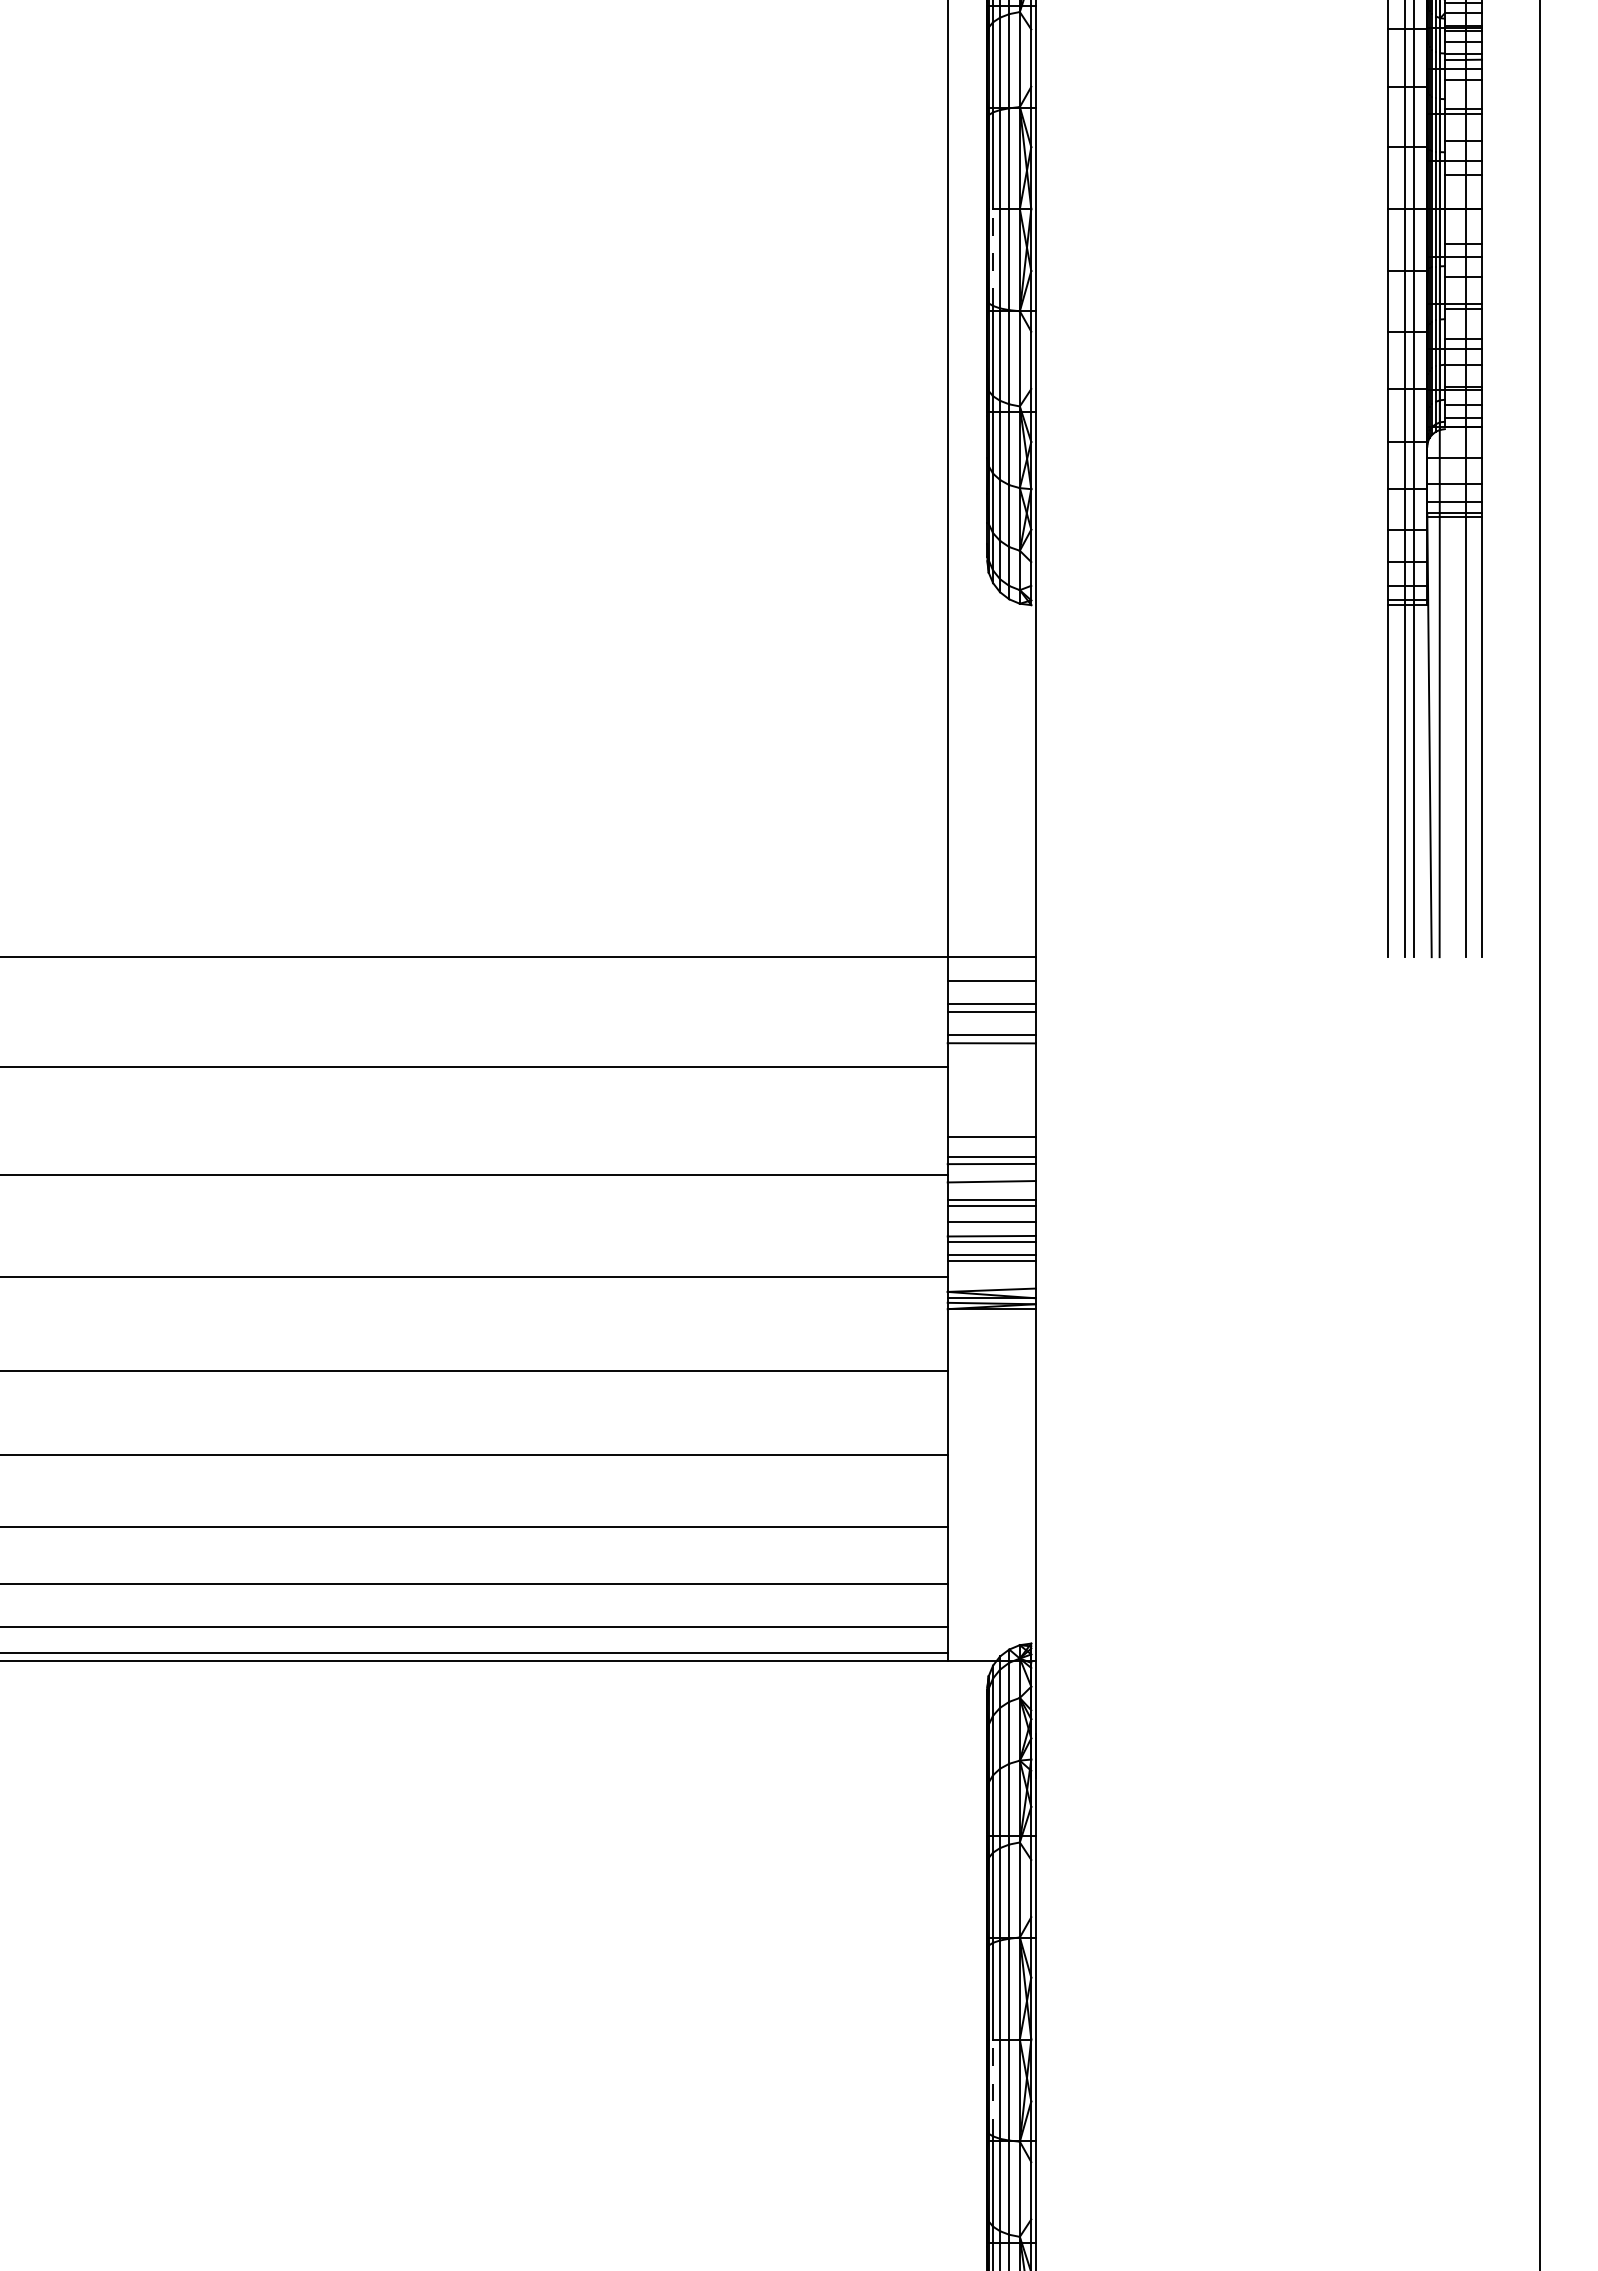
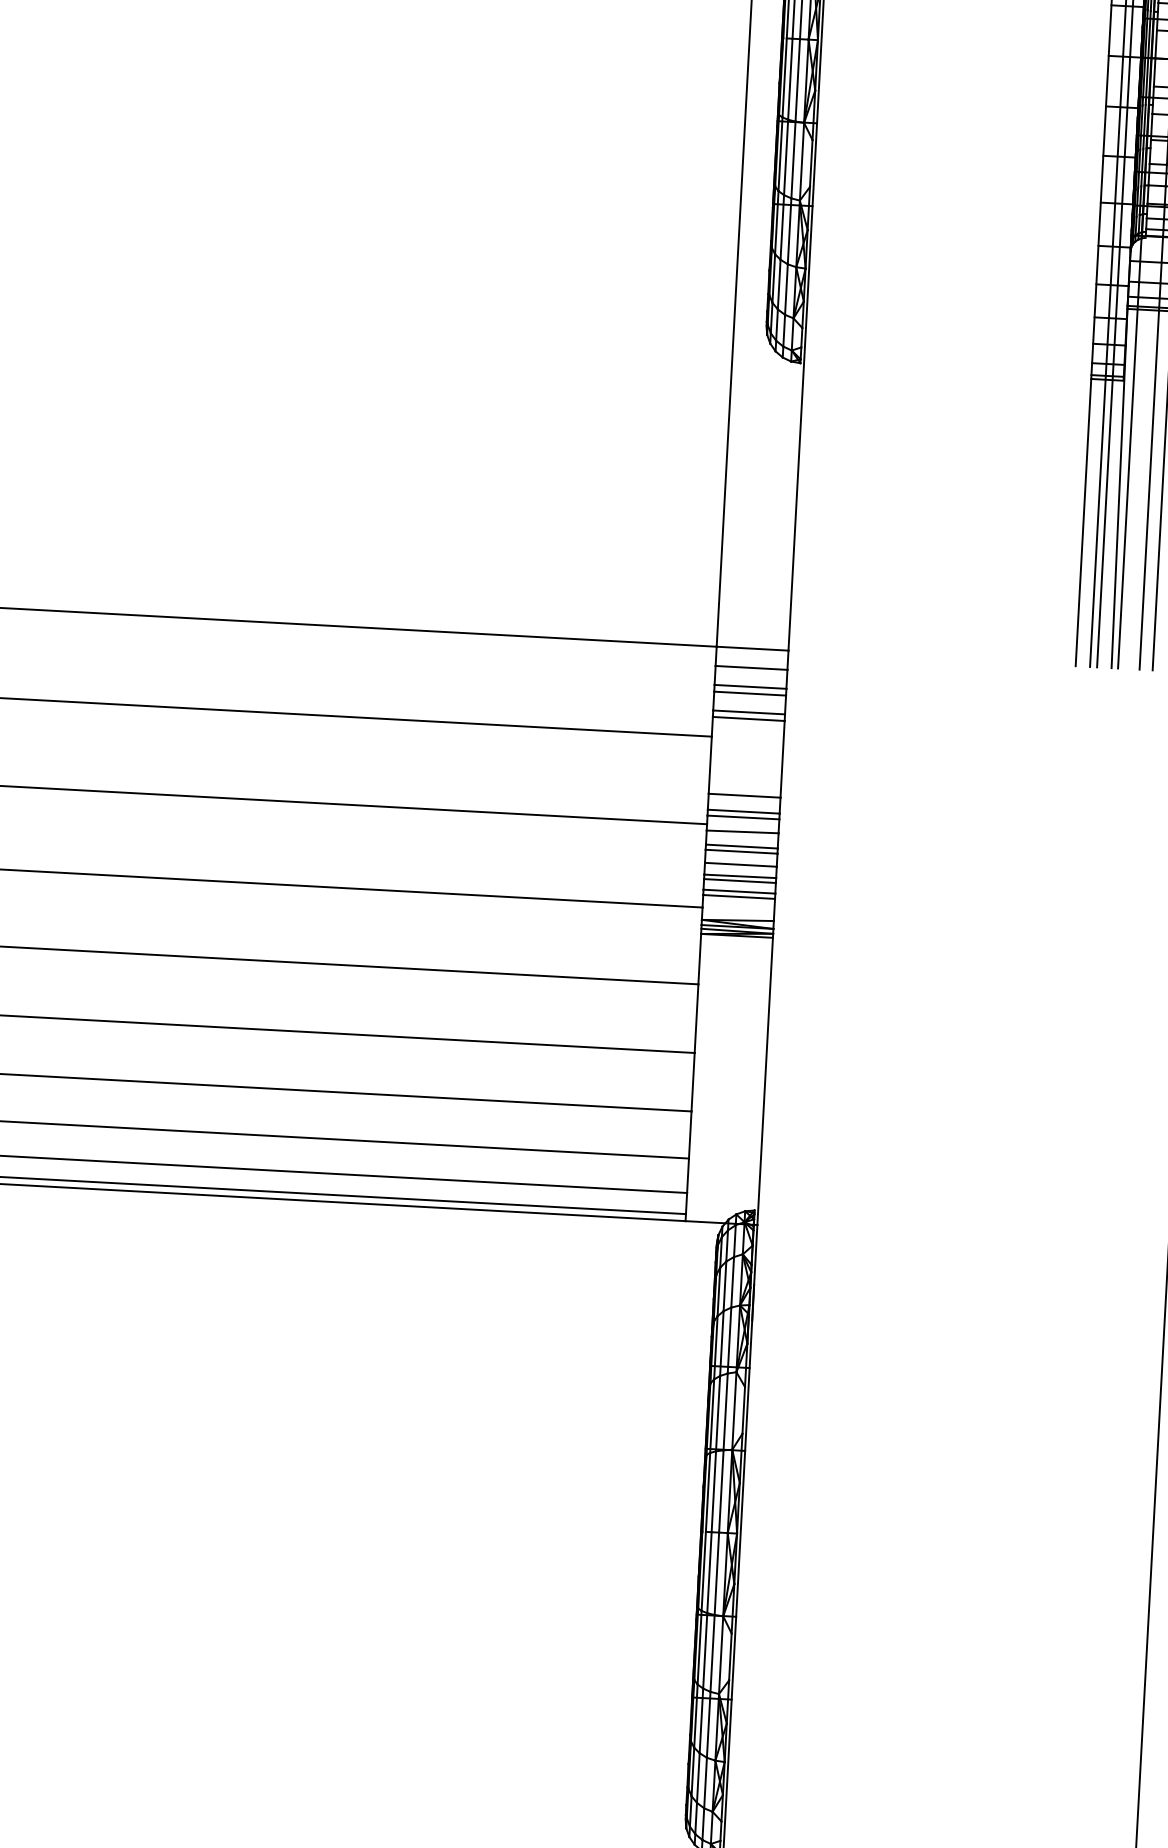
line: (993, 257) -> (784, 77), dashed -> solid
line: (993, 2087) -> (704, 1571), dashed -> solid

